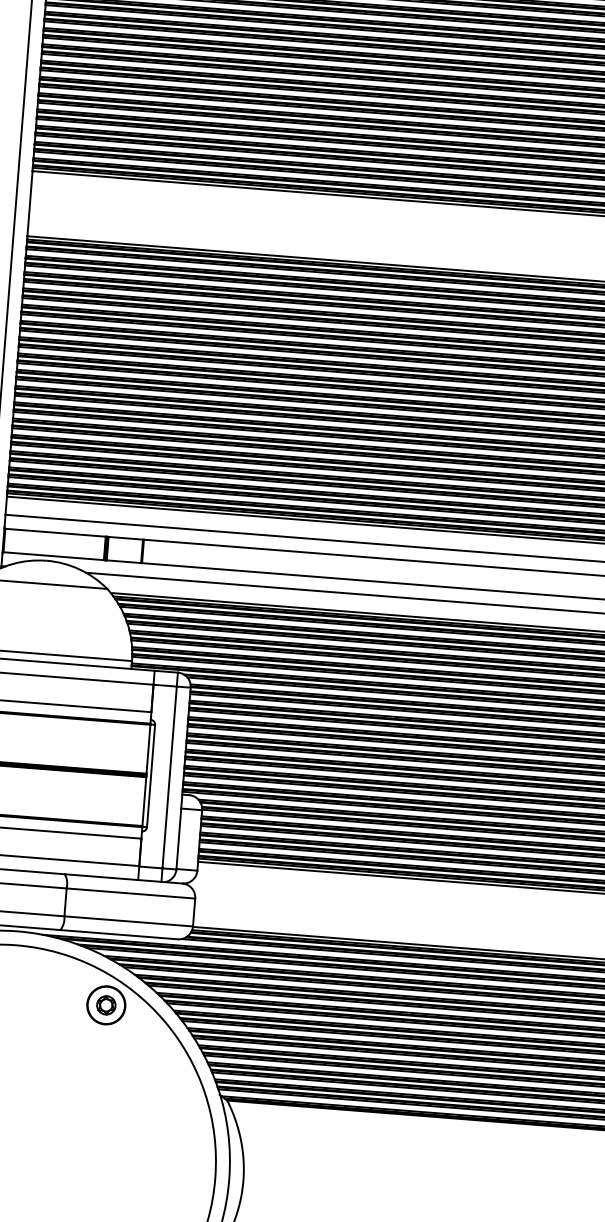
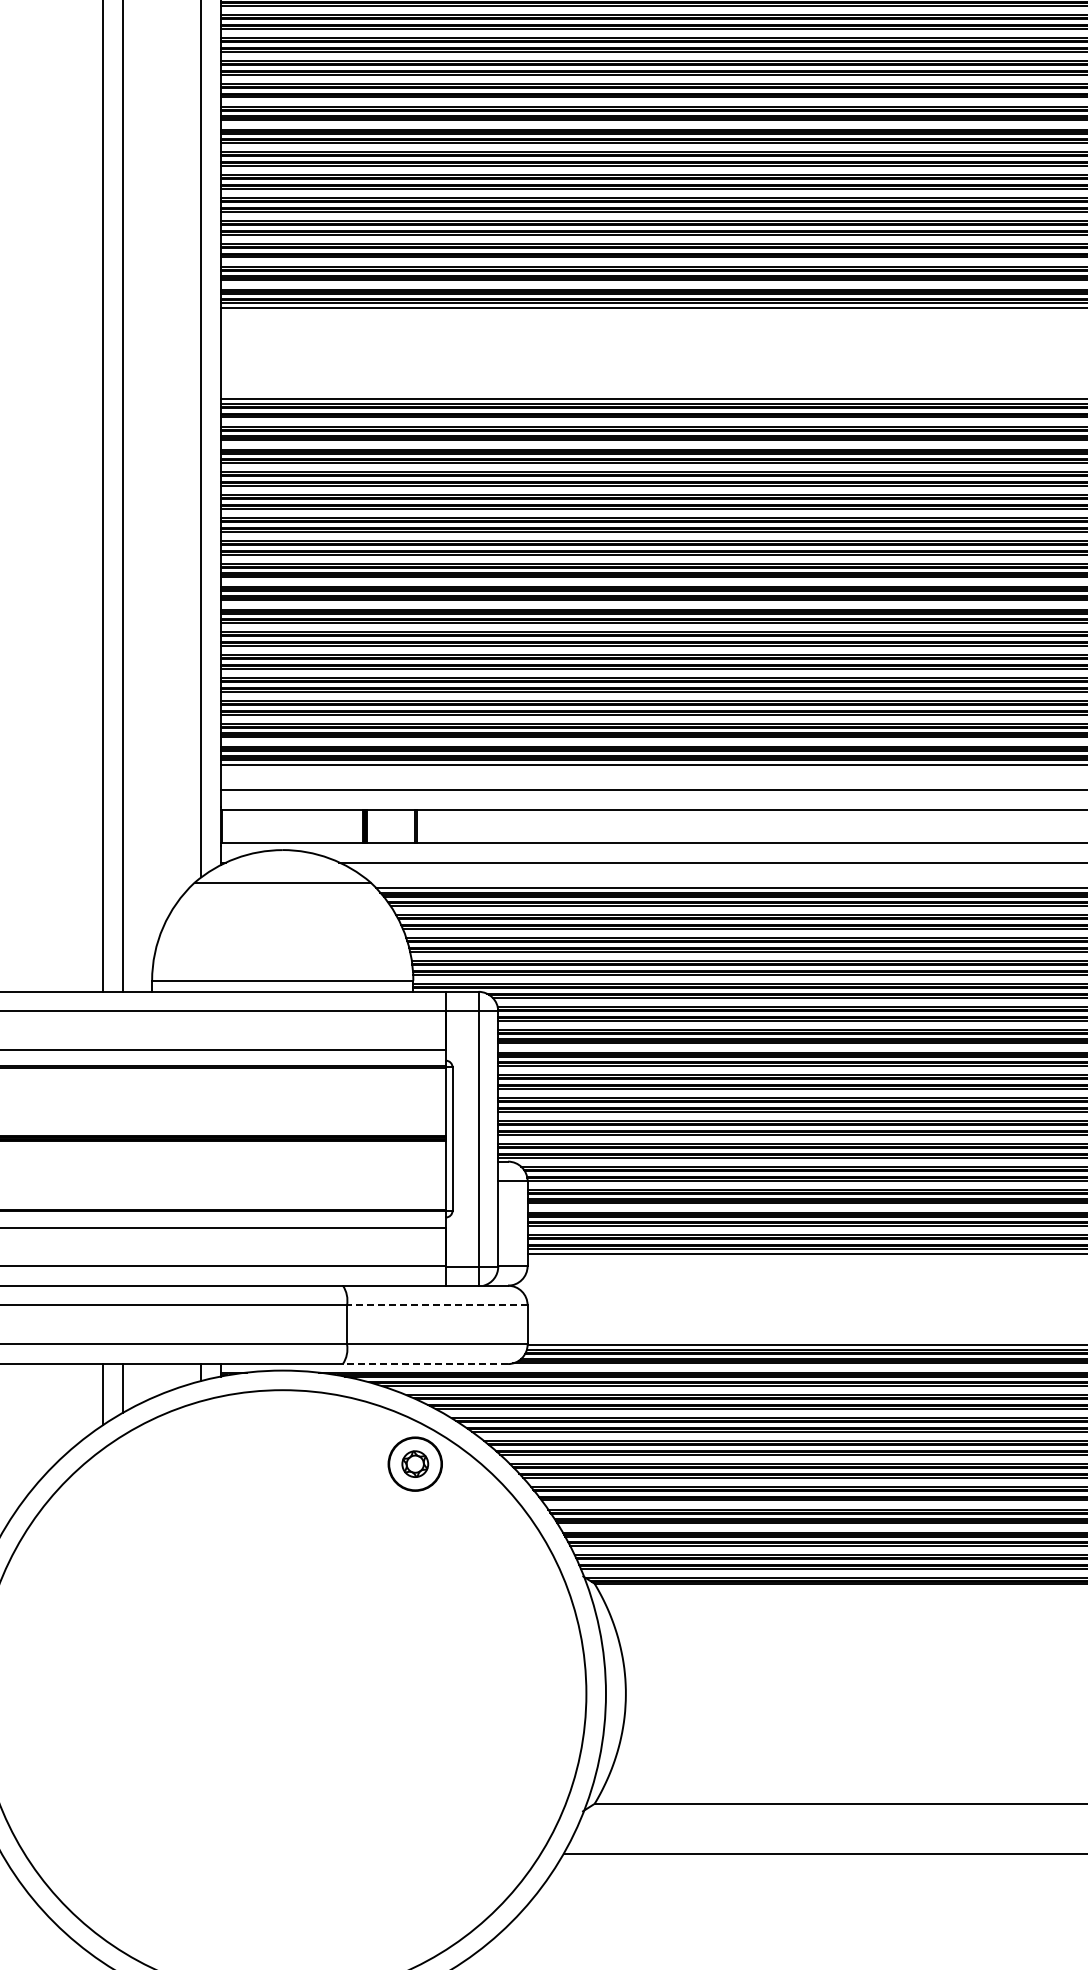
line: (130, 893) -> (436, 1305), solid -> dashed
line: (119, 934) -> (425, 1364), solid -> dashed

